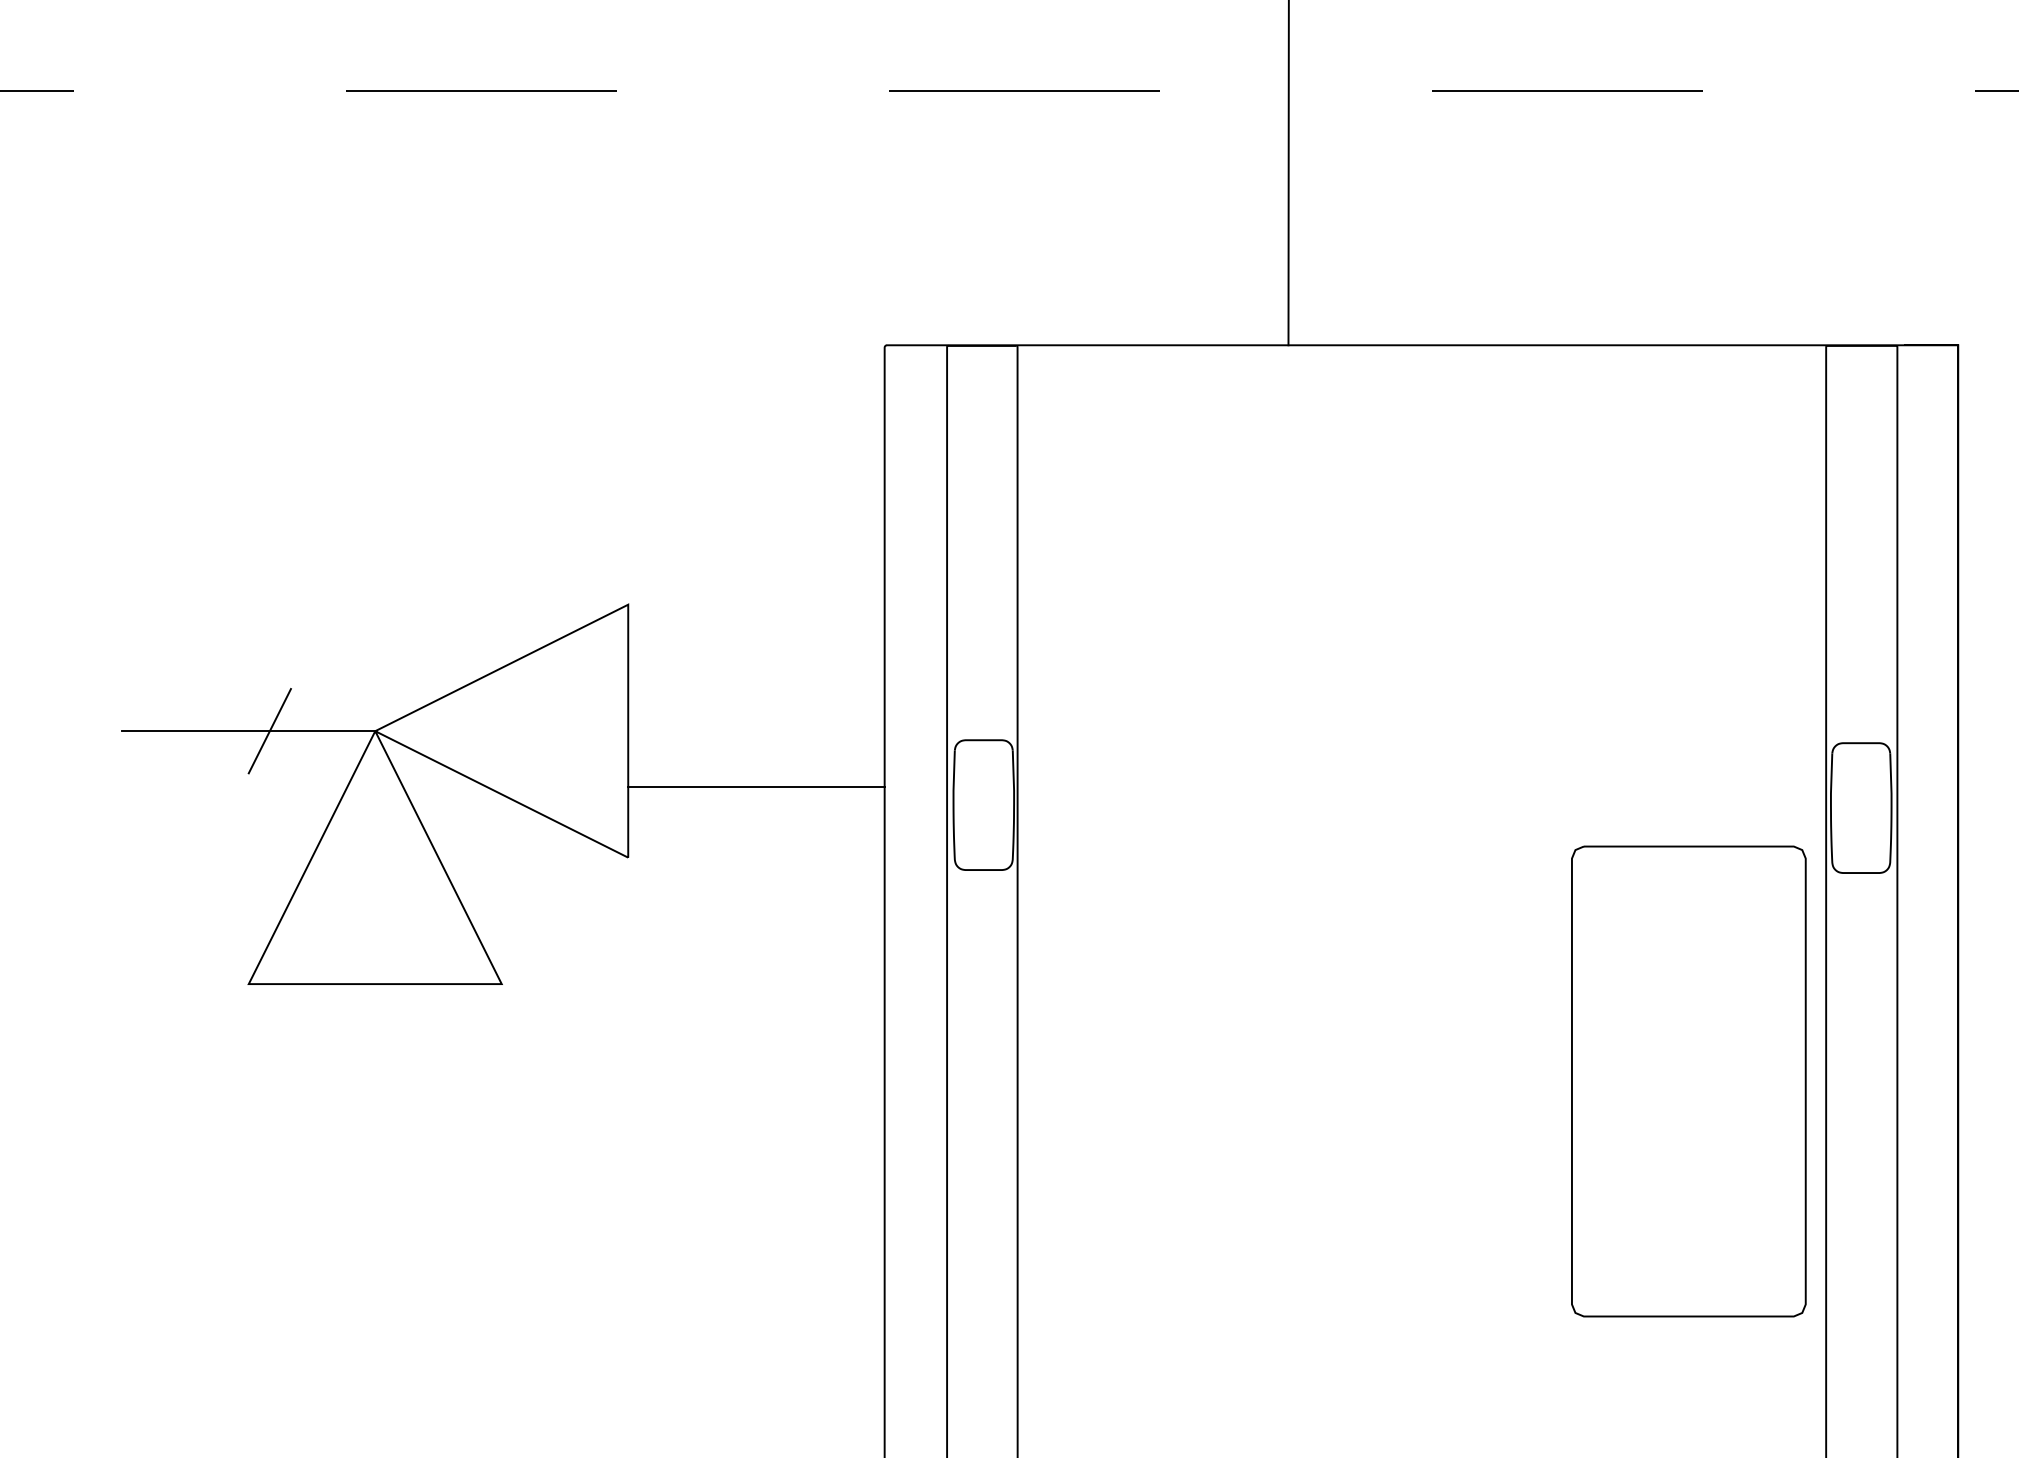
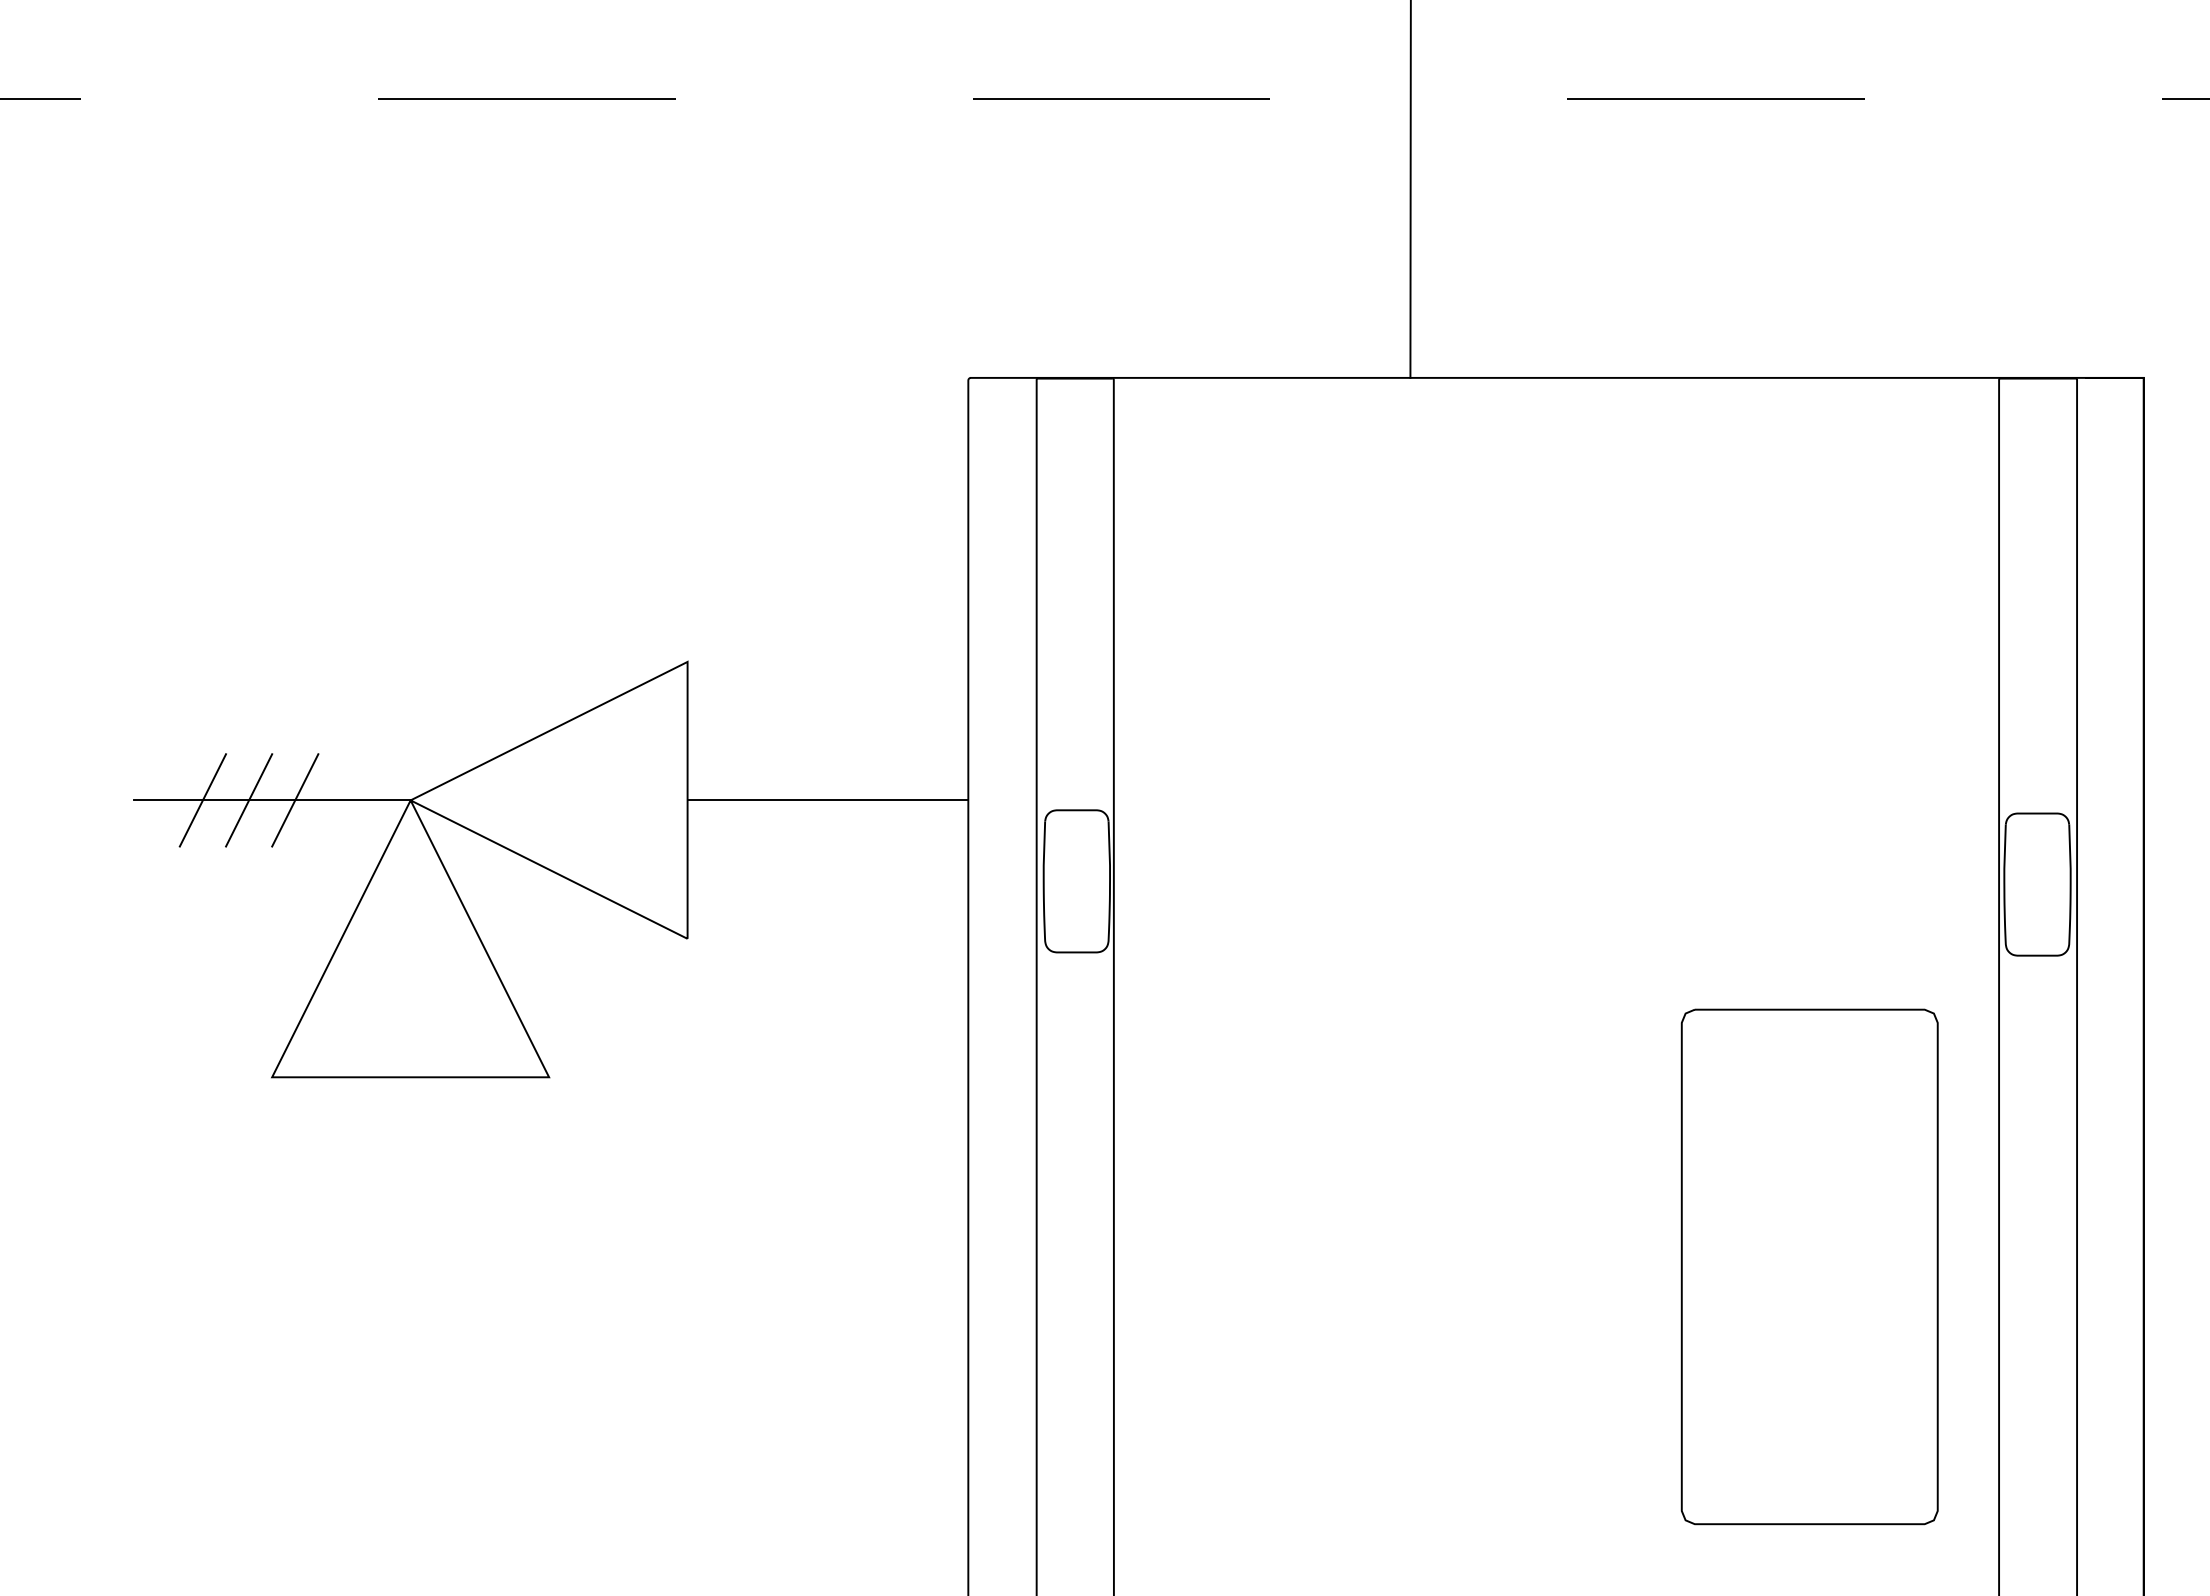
line: (185, 731) -> (202, 800), added
line: (228, 731) -> (249, 800), added
line: (756, 787) -> (827, 800), moved
part: (1688, 1081) -> (1809, 1266), moved

